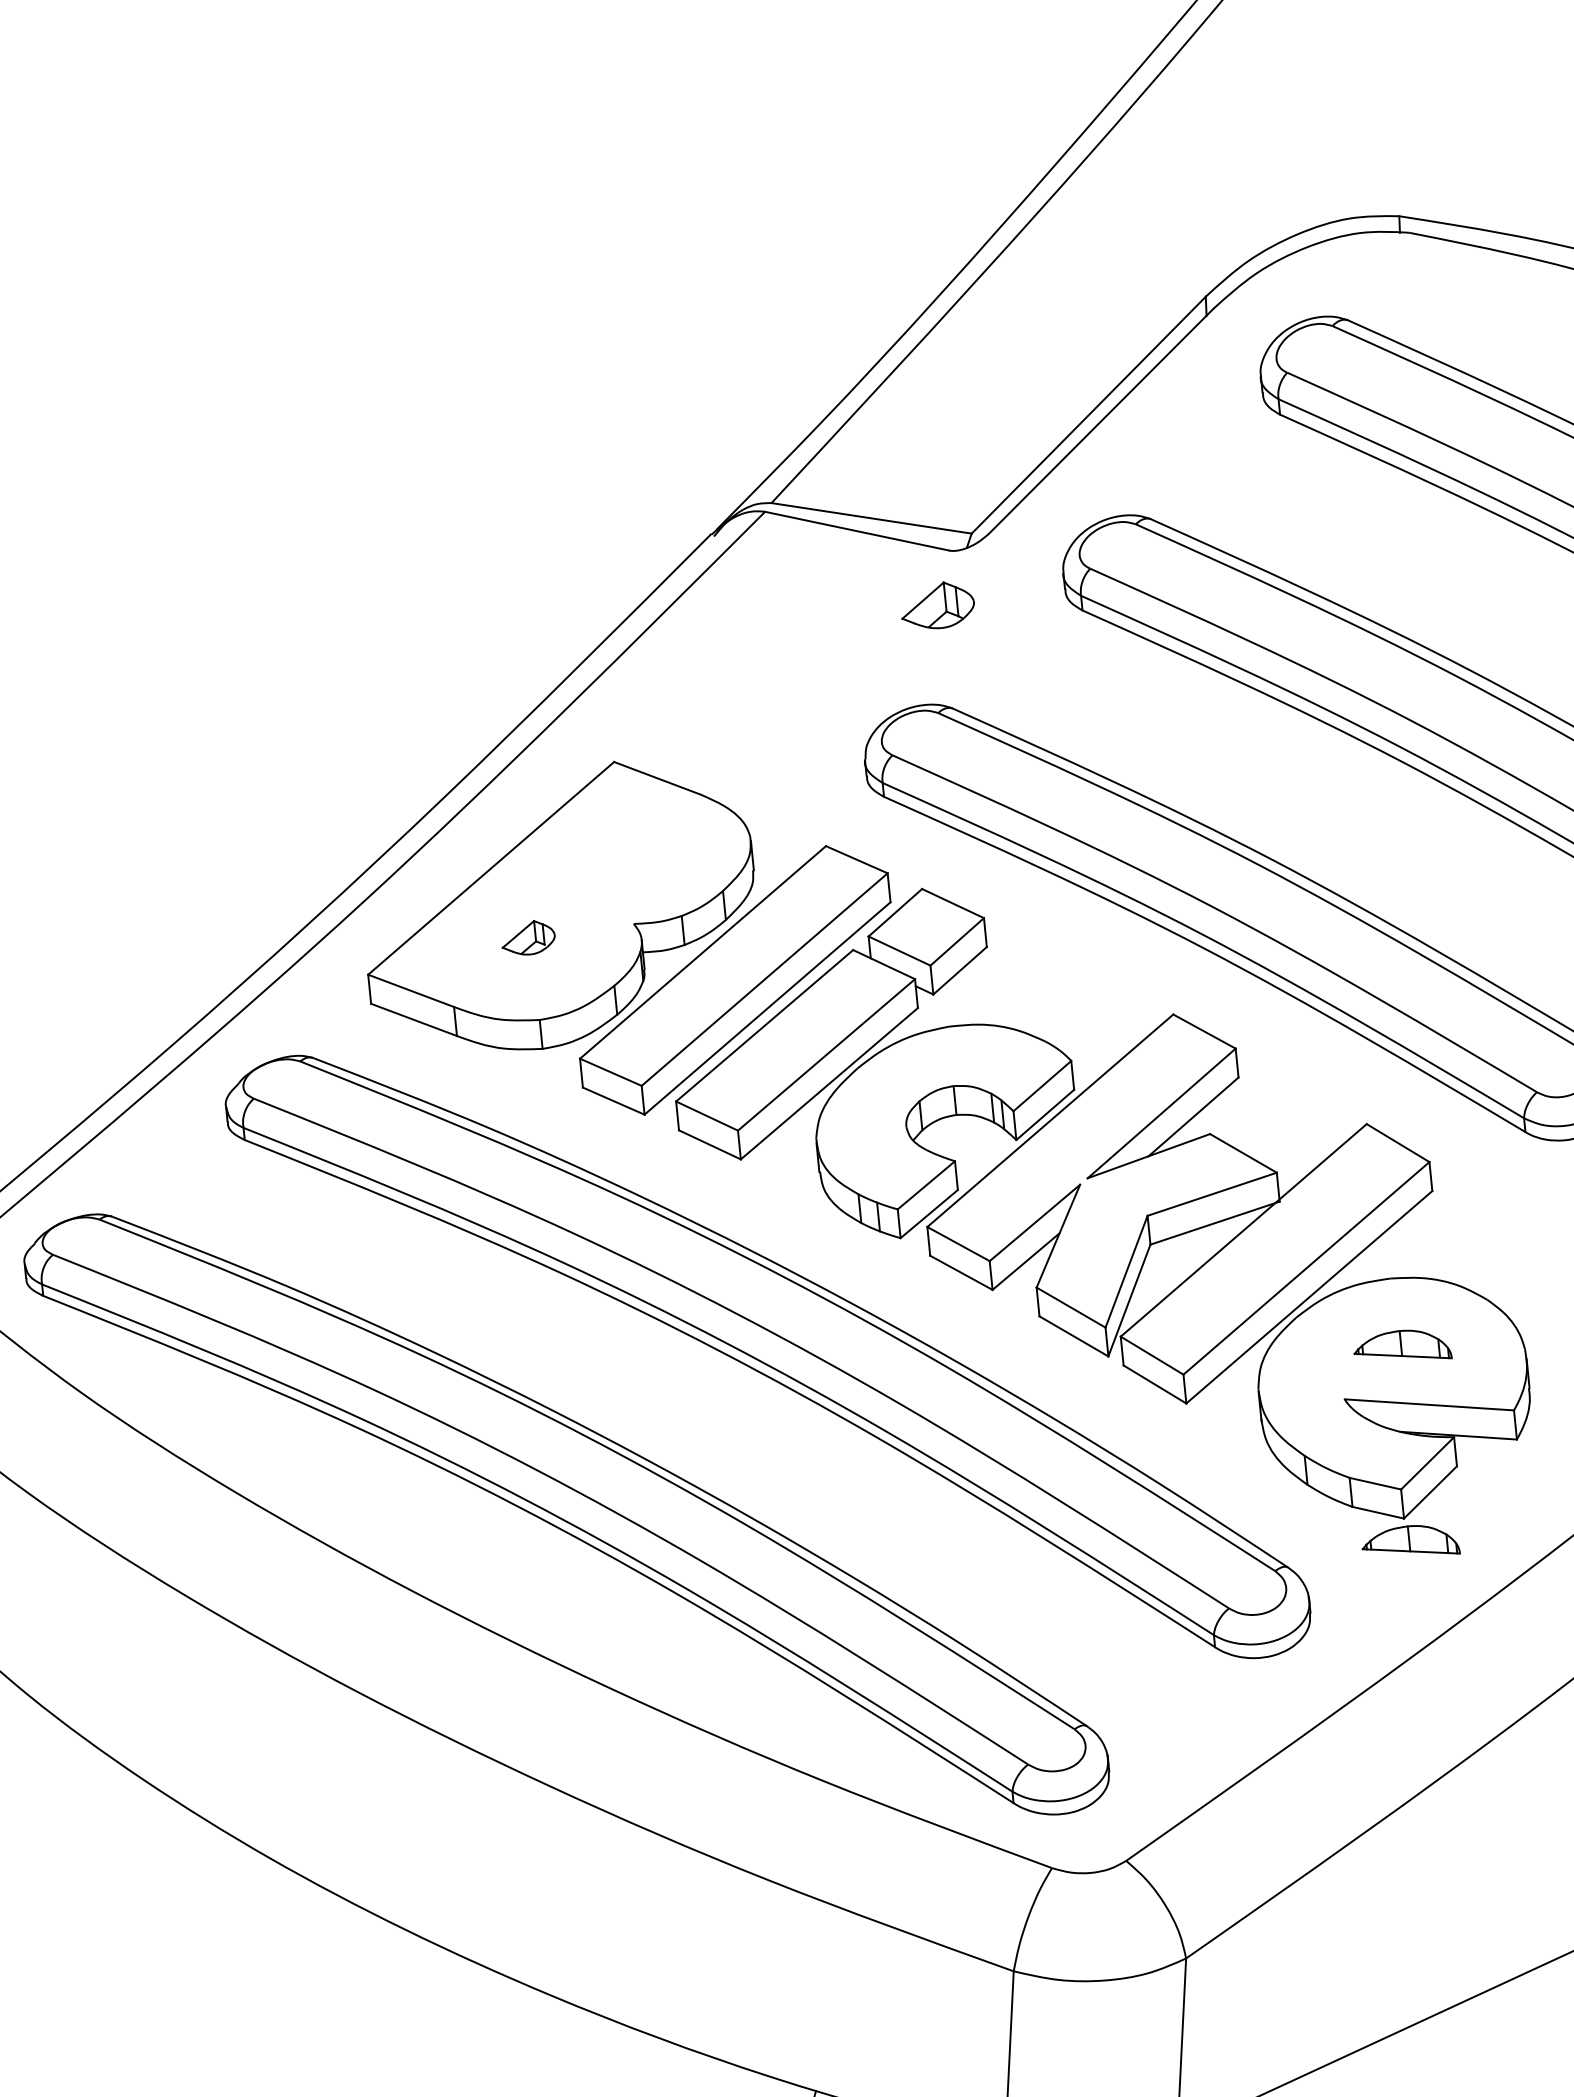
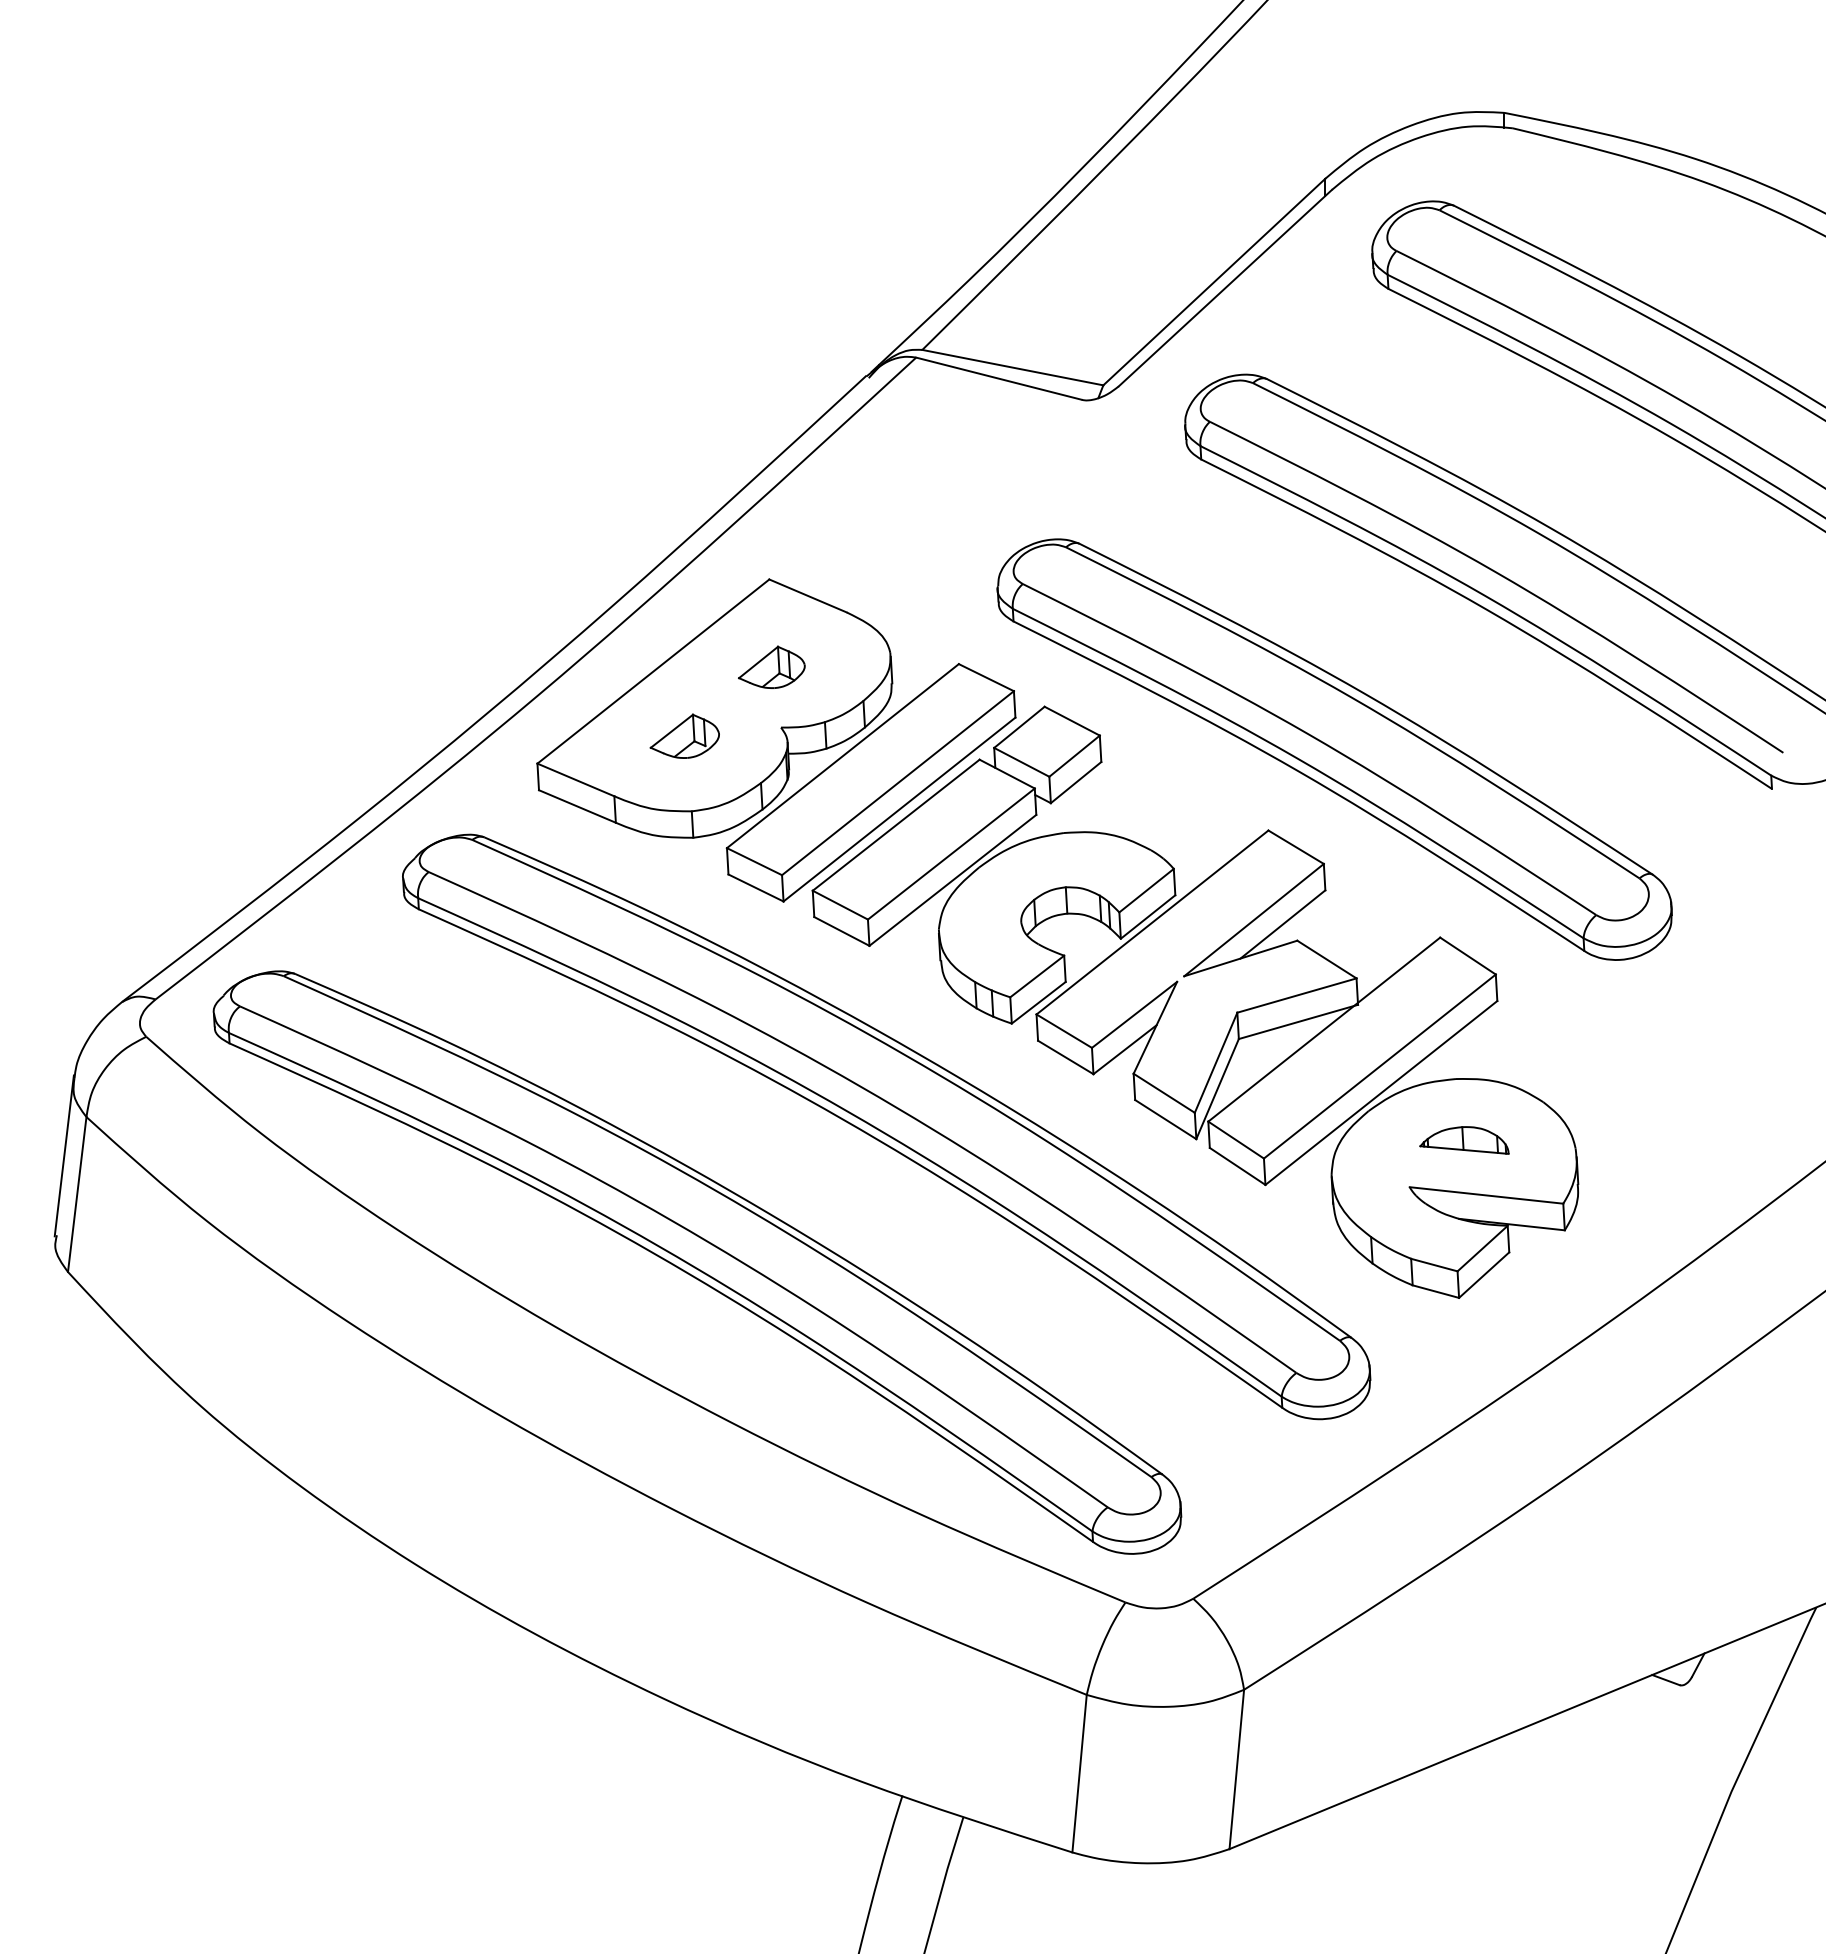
part: (937, 604) -> (771, 666), moved
part: (528, 937) -> (684, 735), size x1.43
part: (1410, 1540) -> (1464, 1318), removed

